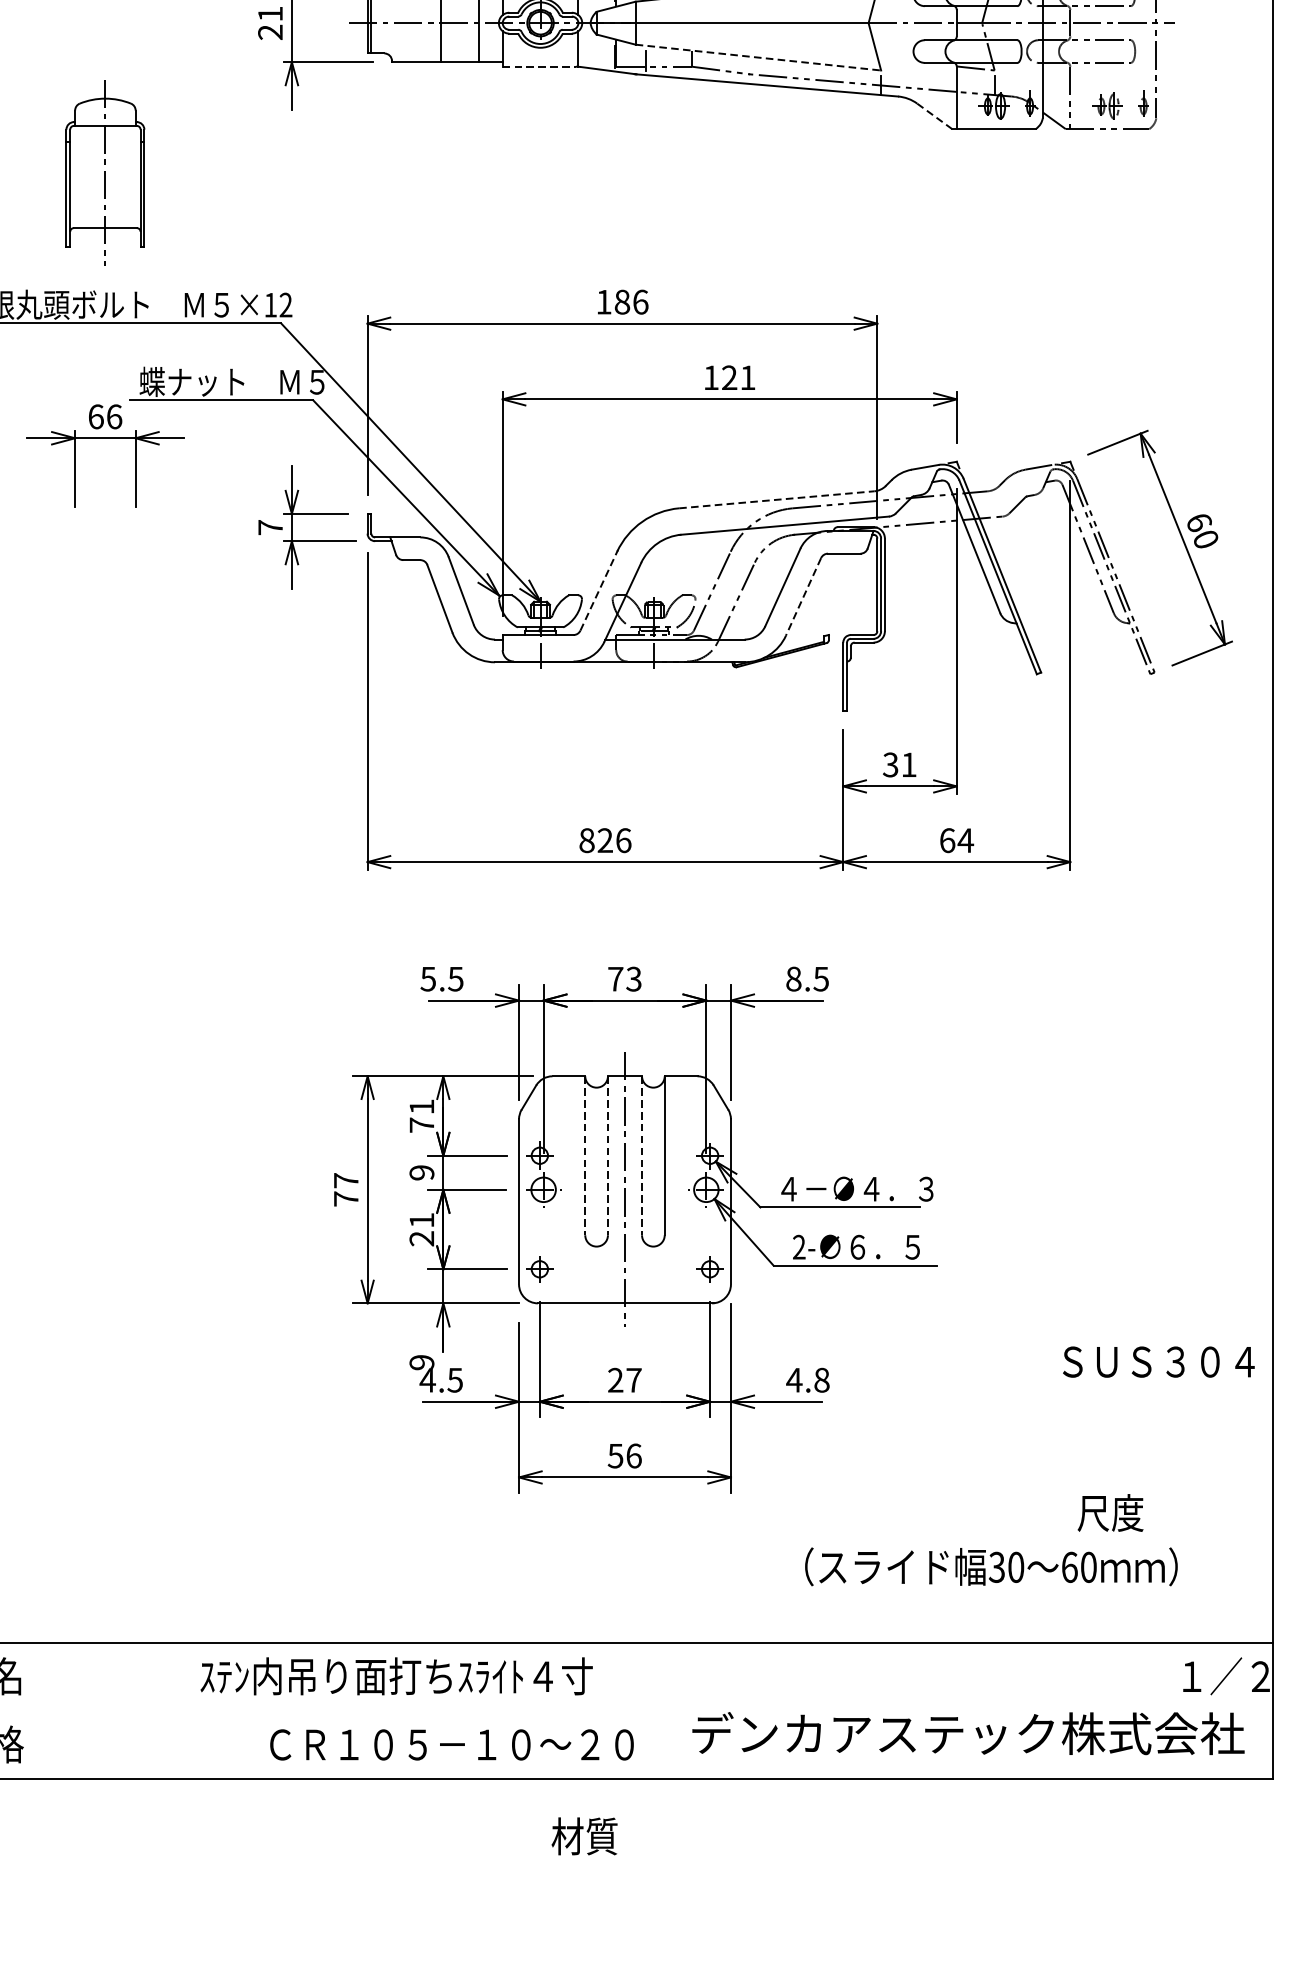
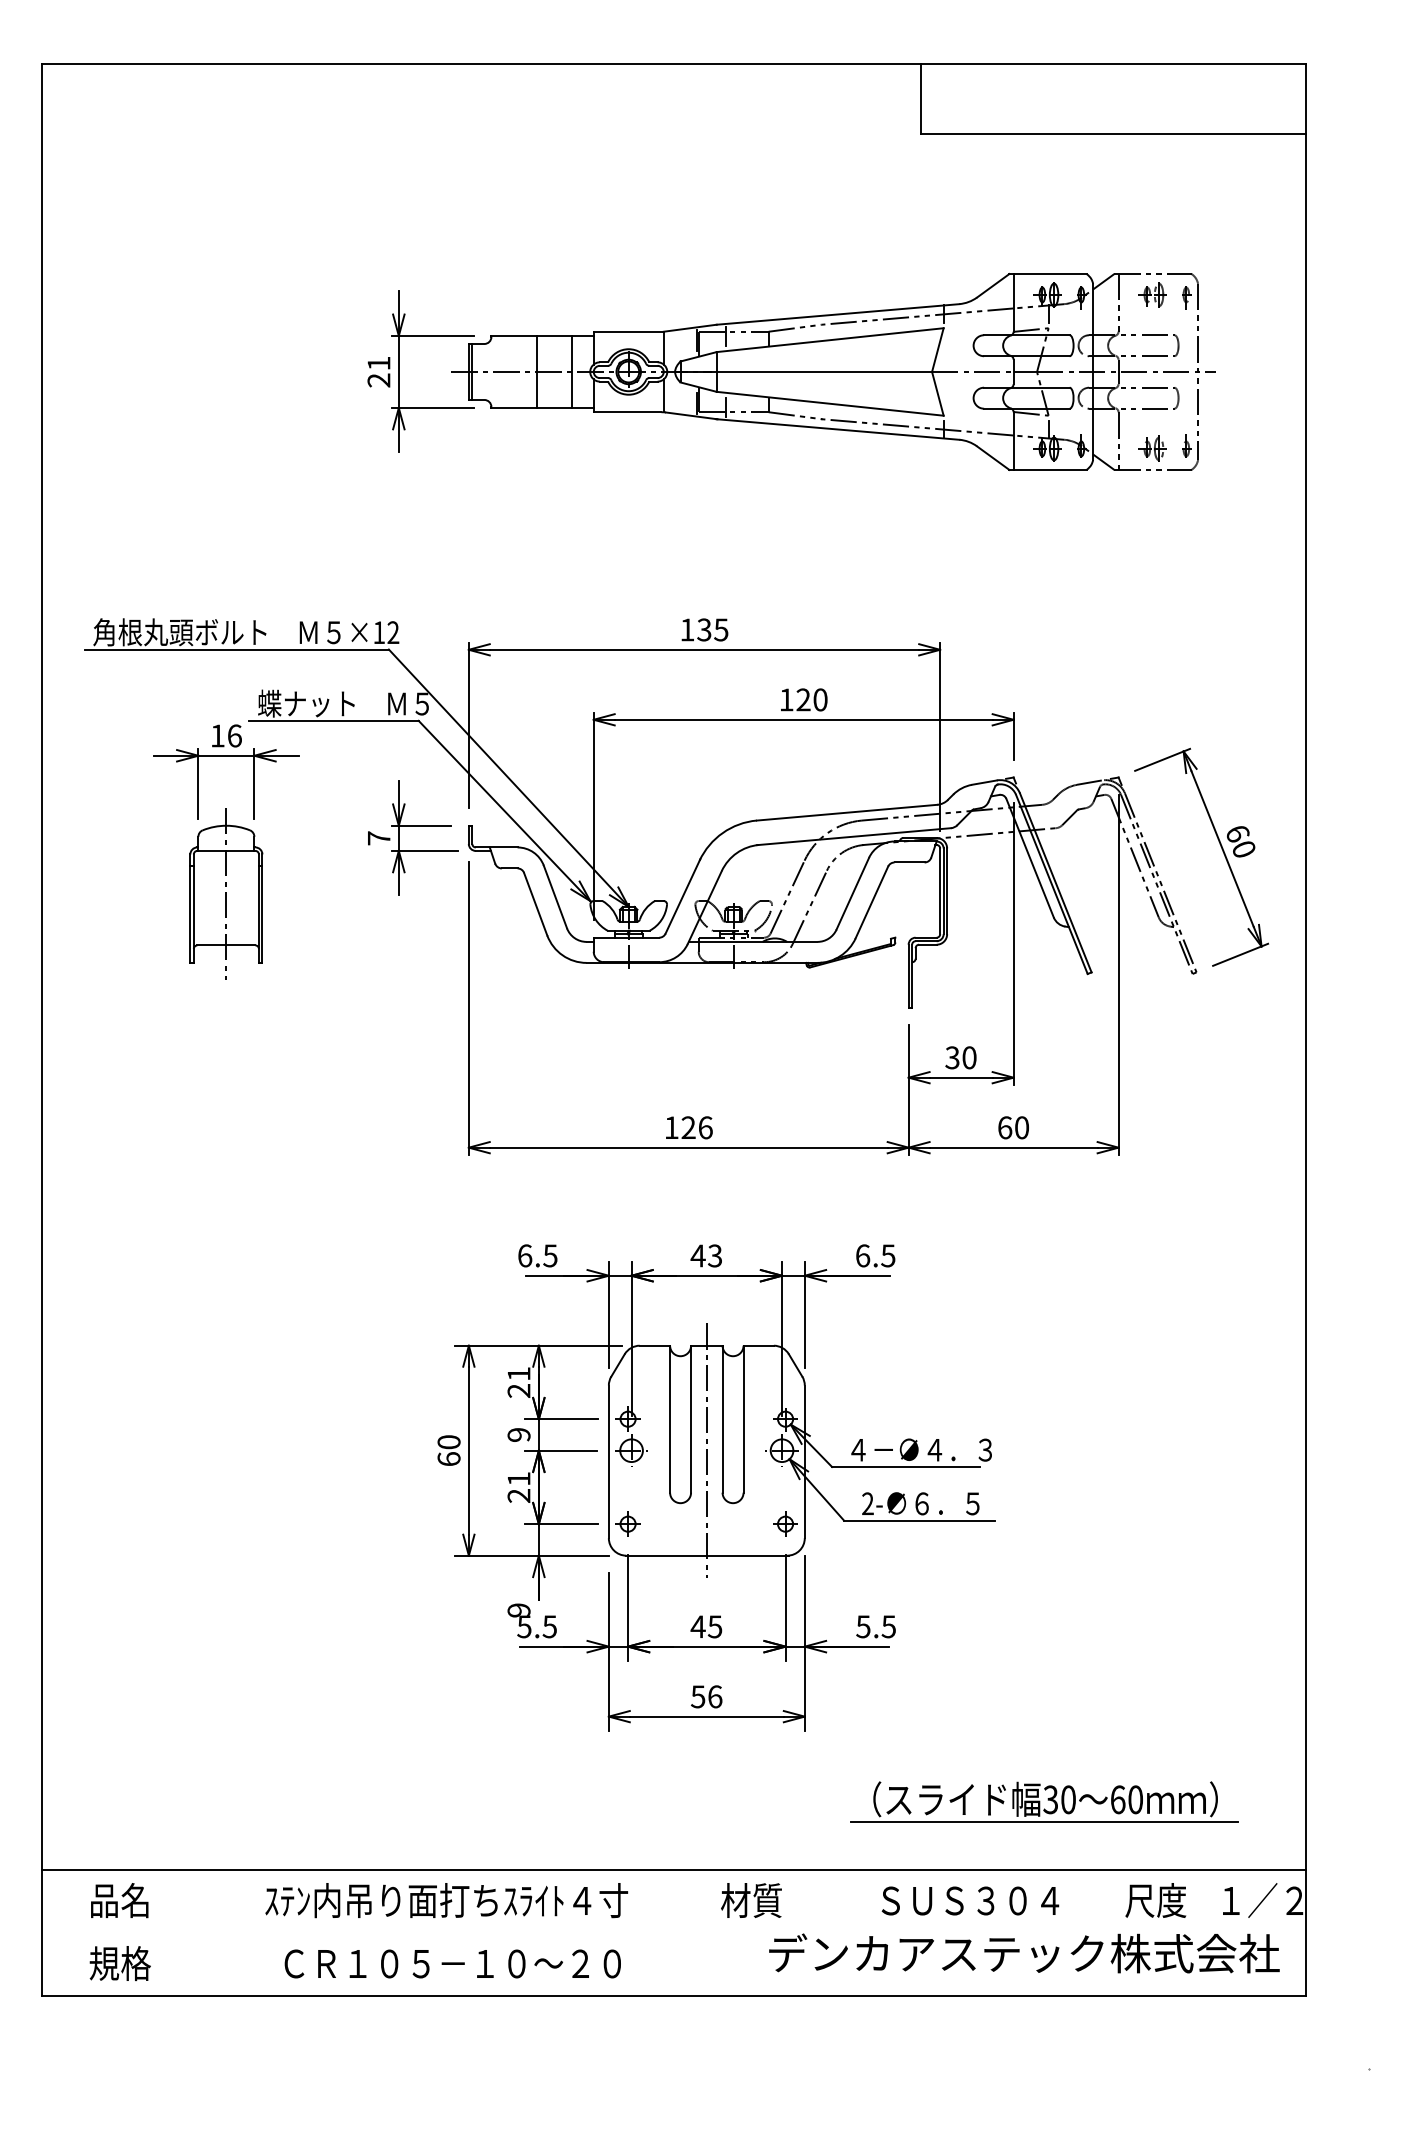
line: (758, 57) -> (830, 403), dashed -> solid
line: (539, 67) -> (627, 412), dashed -> solid
line: (933, 115) -> (992, 457), dashed -> solid
part: (105, 171) -> (226, 893), moved
text: (631, 301) -> (712, 629), 186 -> 135
text: (747, 377) -> (820, 699), 121 -> 120
text: (95, 416) -> (217, 735), 66 -> 16
line: (777, 499) -> (847, 812), dashed -> solid
line: (599, 589) -> (683, 895), dashed -> solid
line: (803, 596) -> (871, 902), dashed -> solid
text: (909, 764) -> (969, 1057), 31 -> 30
text: (586, 840) -> (671, 1127), 826 -> 126
text: (965, 840) -> (1021, 1127), 64 -> 60
text: (427, 978) -> (524, 1255), 5.5 -> 6.5
text: (614, 978) -> (697, 1255), 73 -> 43
text: (794, 978) -> (863, 1255), 8.5 -> 6.5
text: (421, 1124) -> (518, 1390), 71 -> 21
line: (585, 1156) -> (670, 1419), dashed -> solid
line: (608, 1156) -> (691, 1419), dashed -> solid
line: (641, 1156) -> (722, 1419), dashed -> solid
text: (345, 1189) -> (448, 1450), 77 -> 60
text: (1158, 1361) -> (970, 1900), moved
text: (427, 1379) -> (524, 1626), 4.5 -> 5.5
text: (624, 1379) -> (706, 1626), 27 -> 45
text: (807, 1379) -> (875, 1626), 4.8 -> 5.5
text: (1110, 1512) -> (1155, 1900), moved
line: (990, 1591) -> (1044, 1822), added
text: (396, 1676) -> (446, 1900), moved
text: (451, 1744) -> (452, 1963), moved
text: (584, 1836) -> (751, 1900), moved

